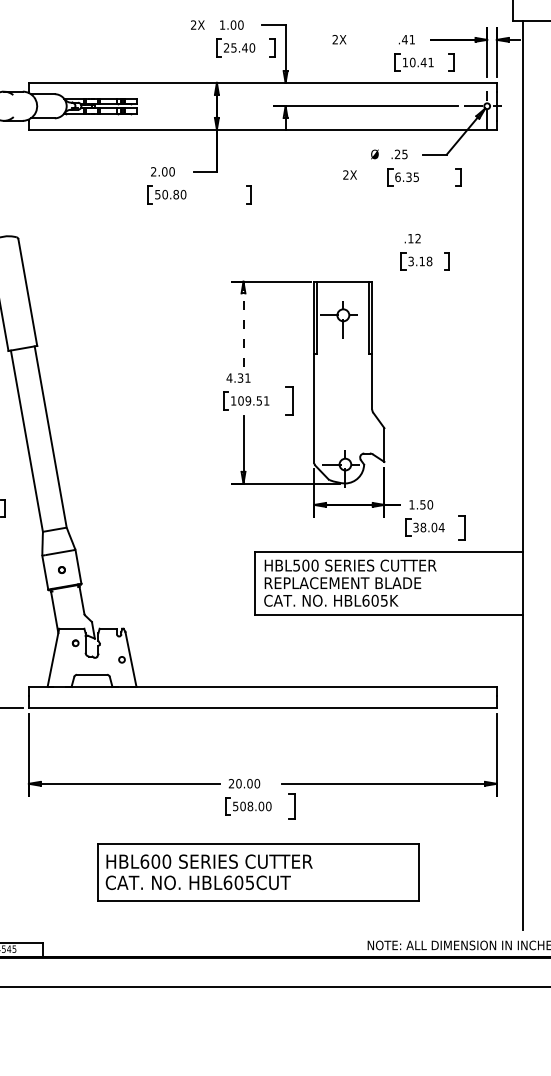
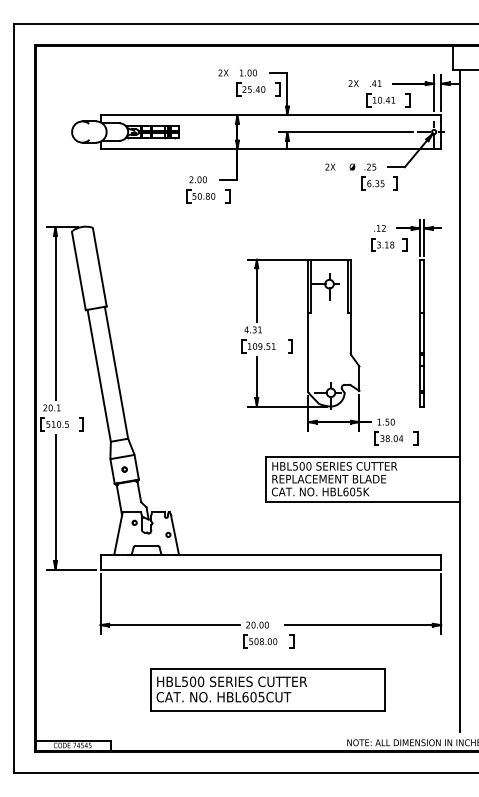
text: (339, 39) -> (353, 83), moved
text: (350, 174) -> (330, 166), moved
part: (458, 176) -> (395, 183), moved
part: (248, 194) -> (227, 196), moved
line: (243, 325) -> (256, 291), dashed -> solid
part: (465, 355) -> (418, 313), added
part: (289, 400) -> (290, 346), size x0.62
part: (461, 527) -> (415, 438), size x0.71
part: (291, 806) -> (291, 641), size x0.71
text: (145, 861) -> (185, 681), HBL600 -> HBL500

